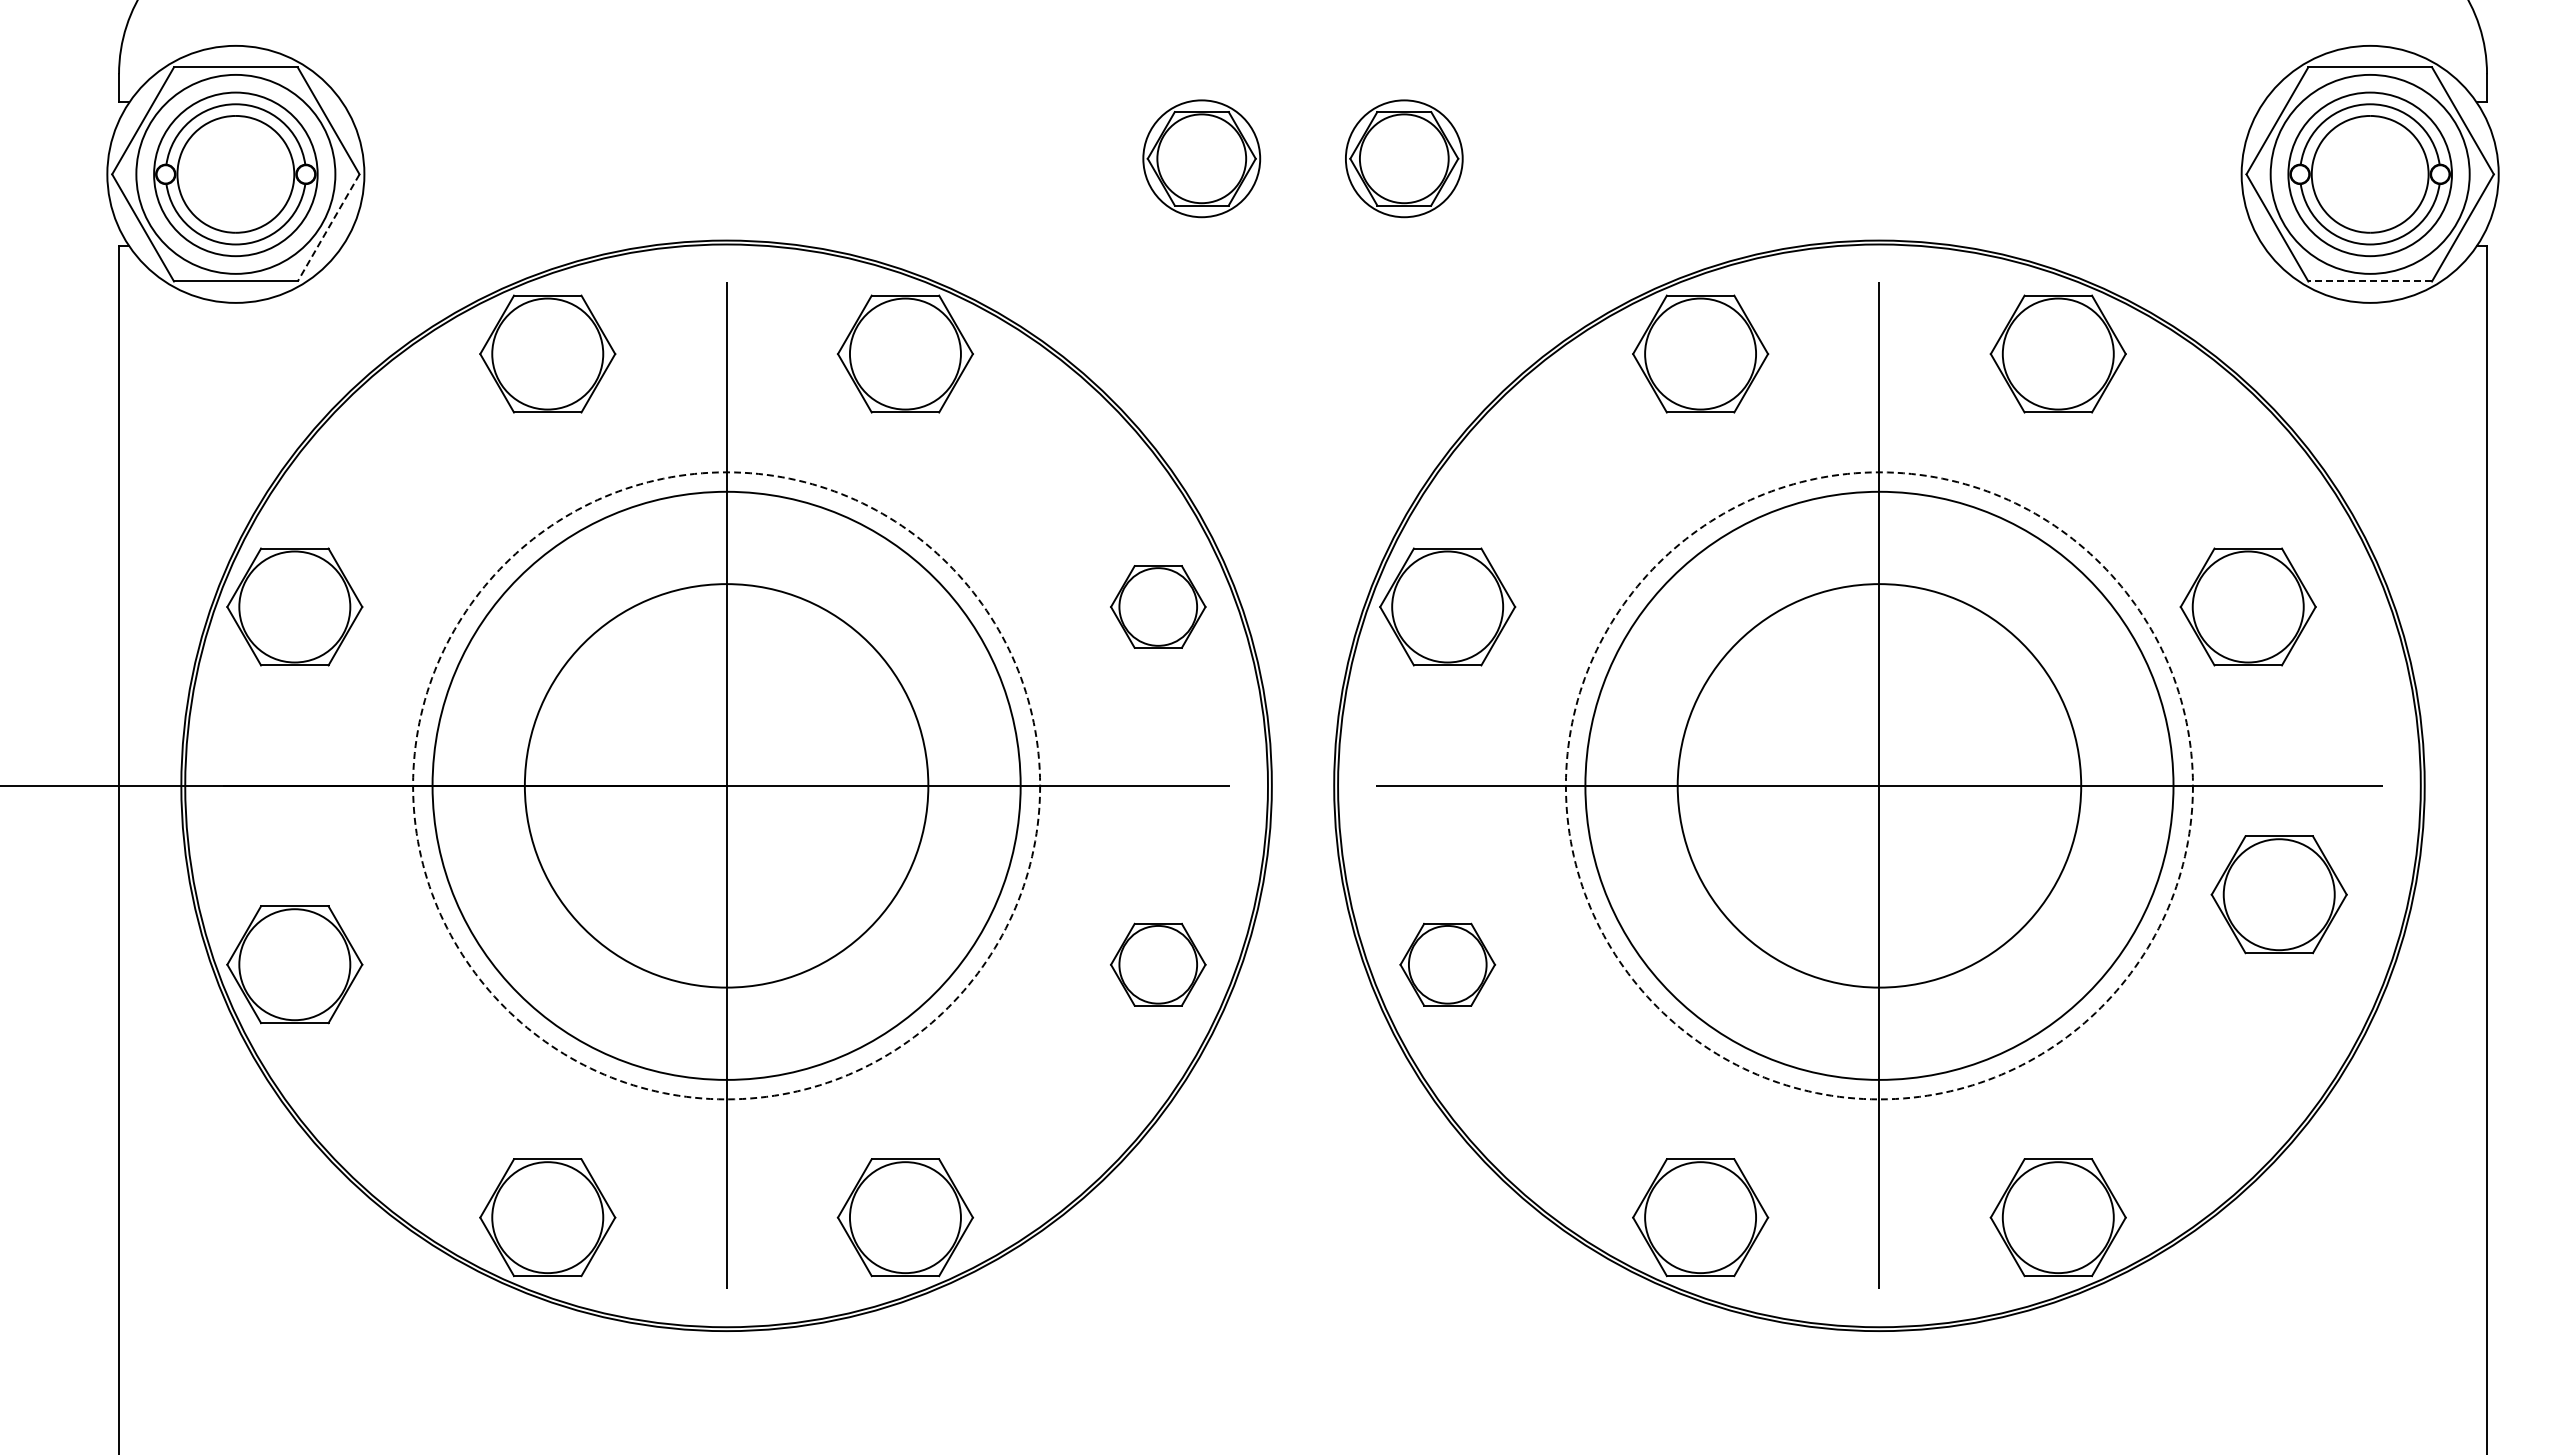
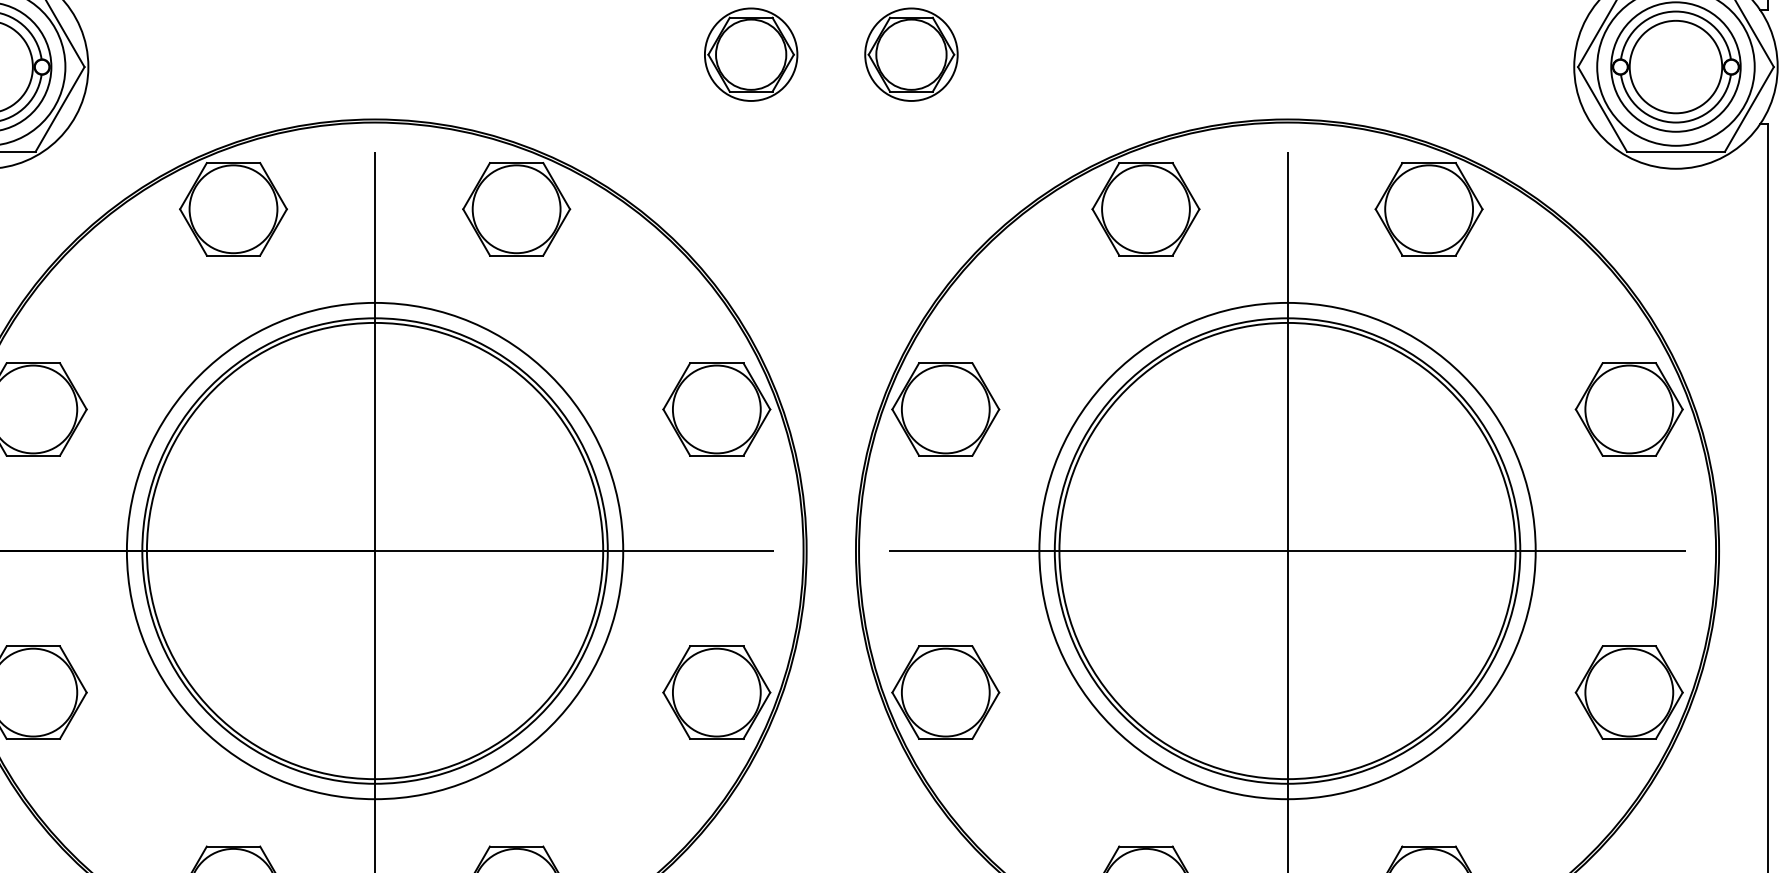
line: (328, 227) -> (59, 109), dashed -> solid
line: (2370, 281) -> (1676, 151), dashed -> solid
part: (1157, 606) -> (716, 409), size x1.43
part: (2247, 606) -> (1628, 409), moved
circle: (726, 785) -> (374, 550), dashed -> solid
circle: (726, 785) -> (374, 550), size x1.43
circle: (1878, 785) -> (1286, 550), dashed -> solid
circle: (1879, 785) -> (1287, 550), size x1.43
part: (2278, 894) -> (1628, 692), moved
part: (1157, 964) -> (716, 692), size x1.43
part: (1447, 964) -> (945, 692), size x1.43

